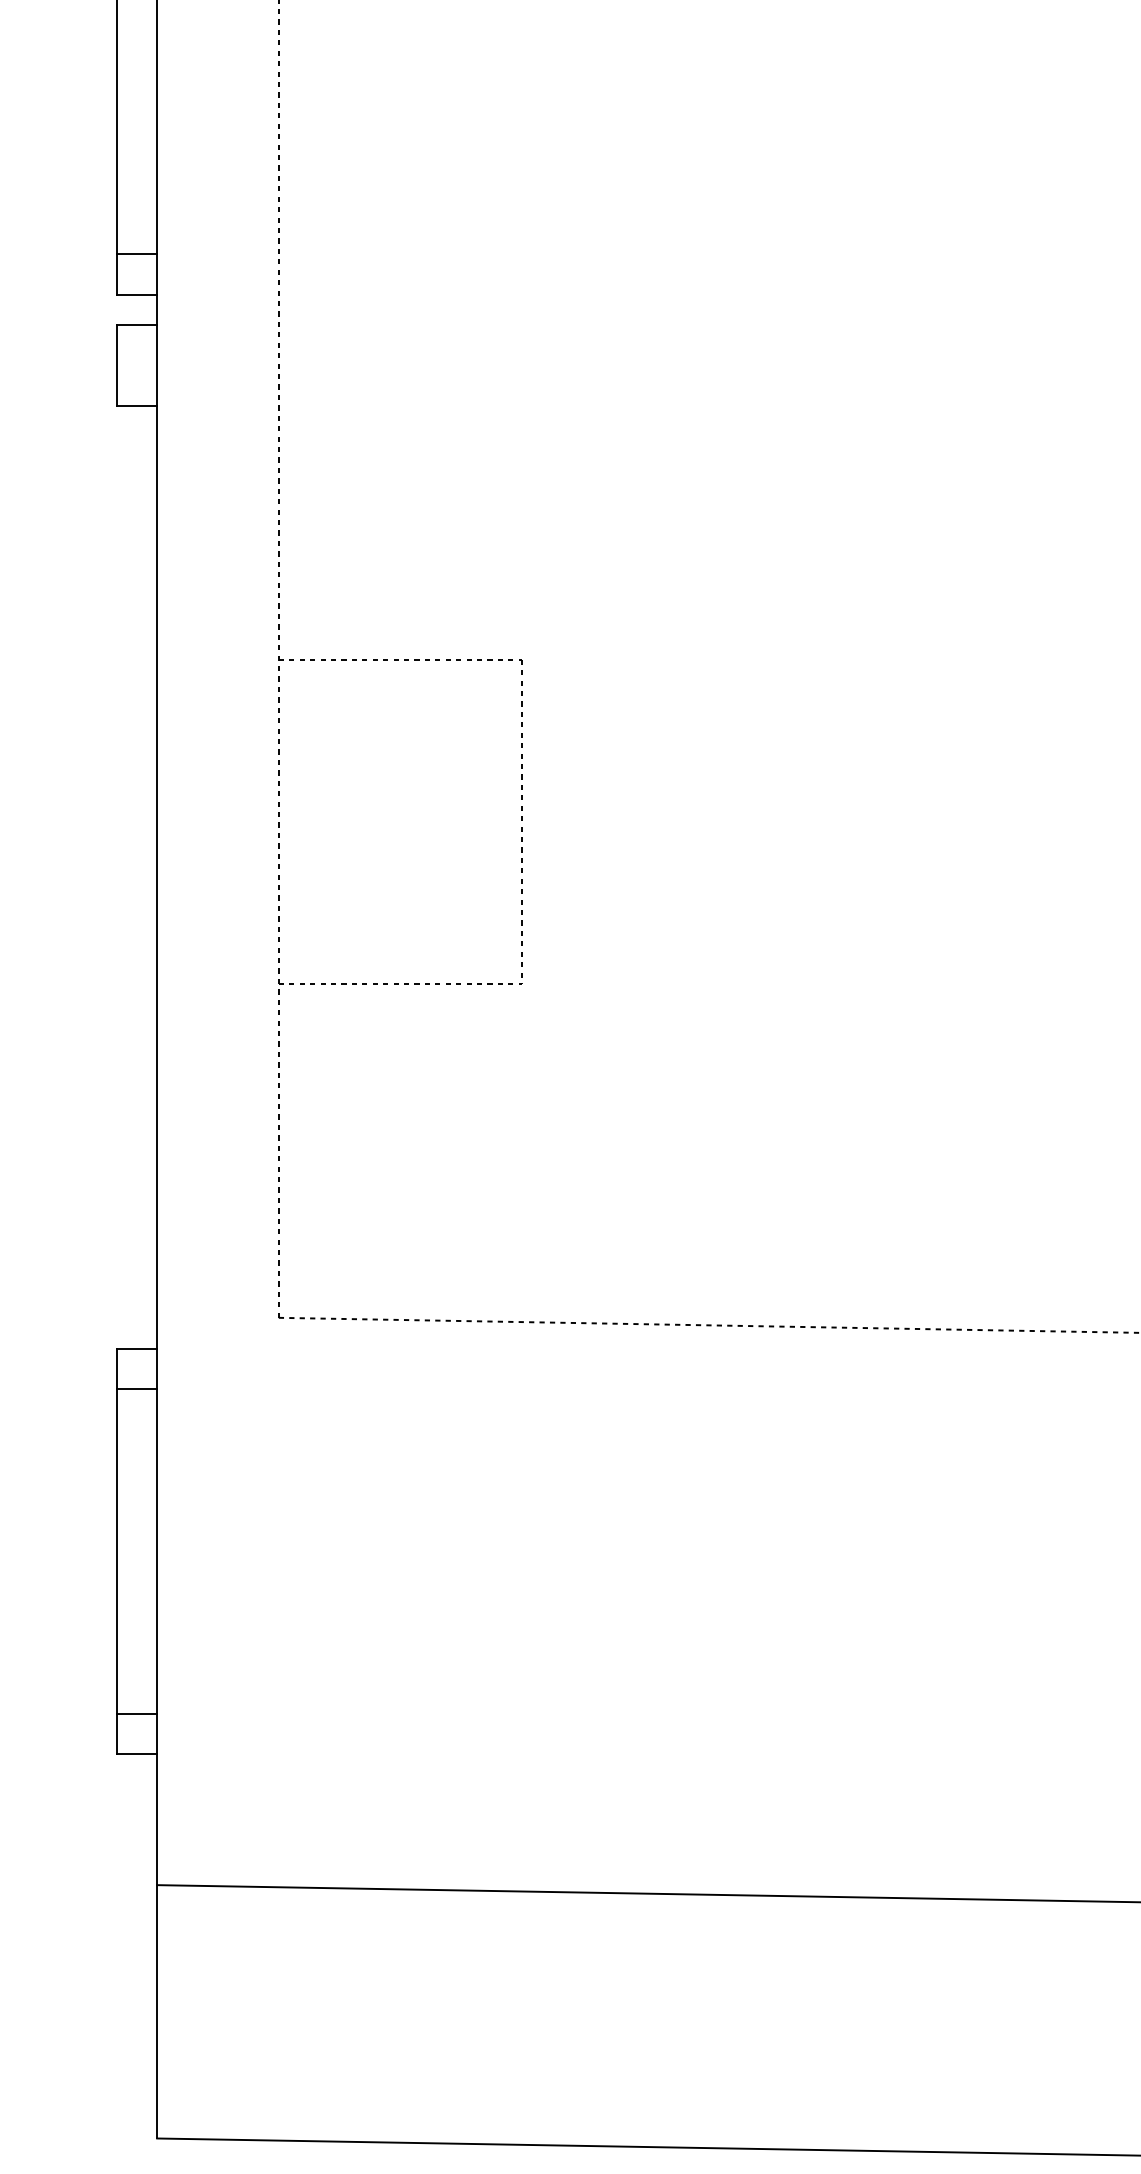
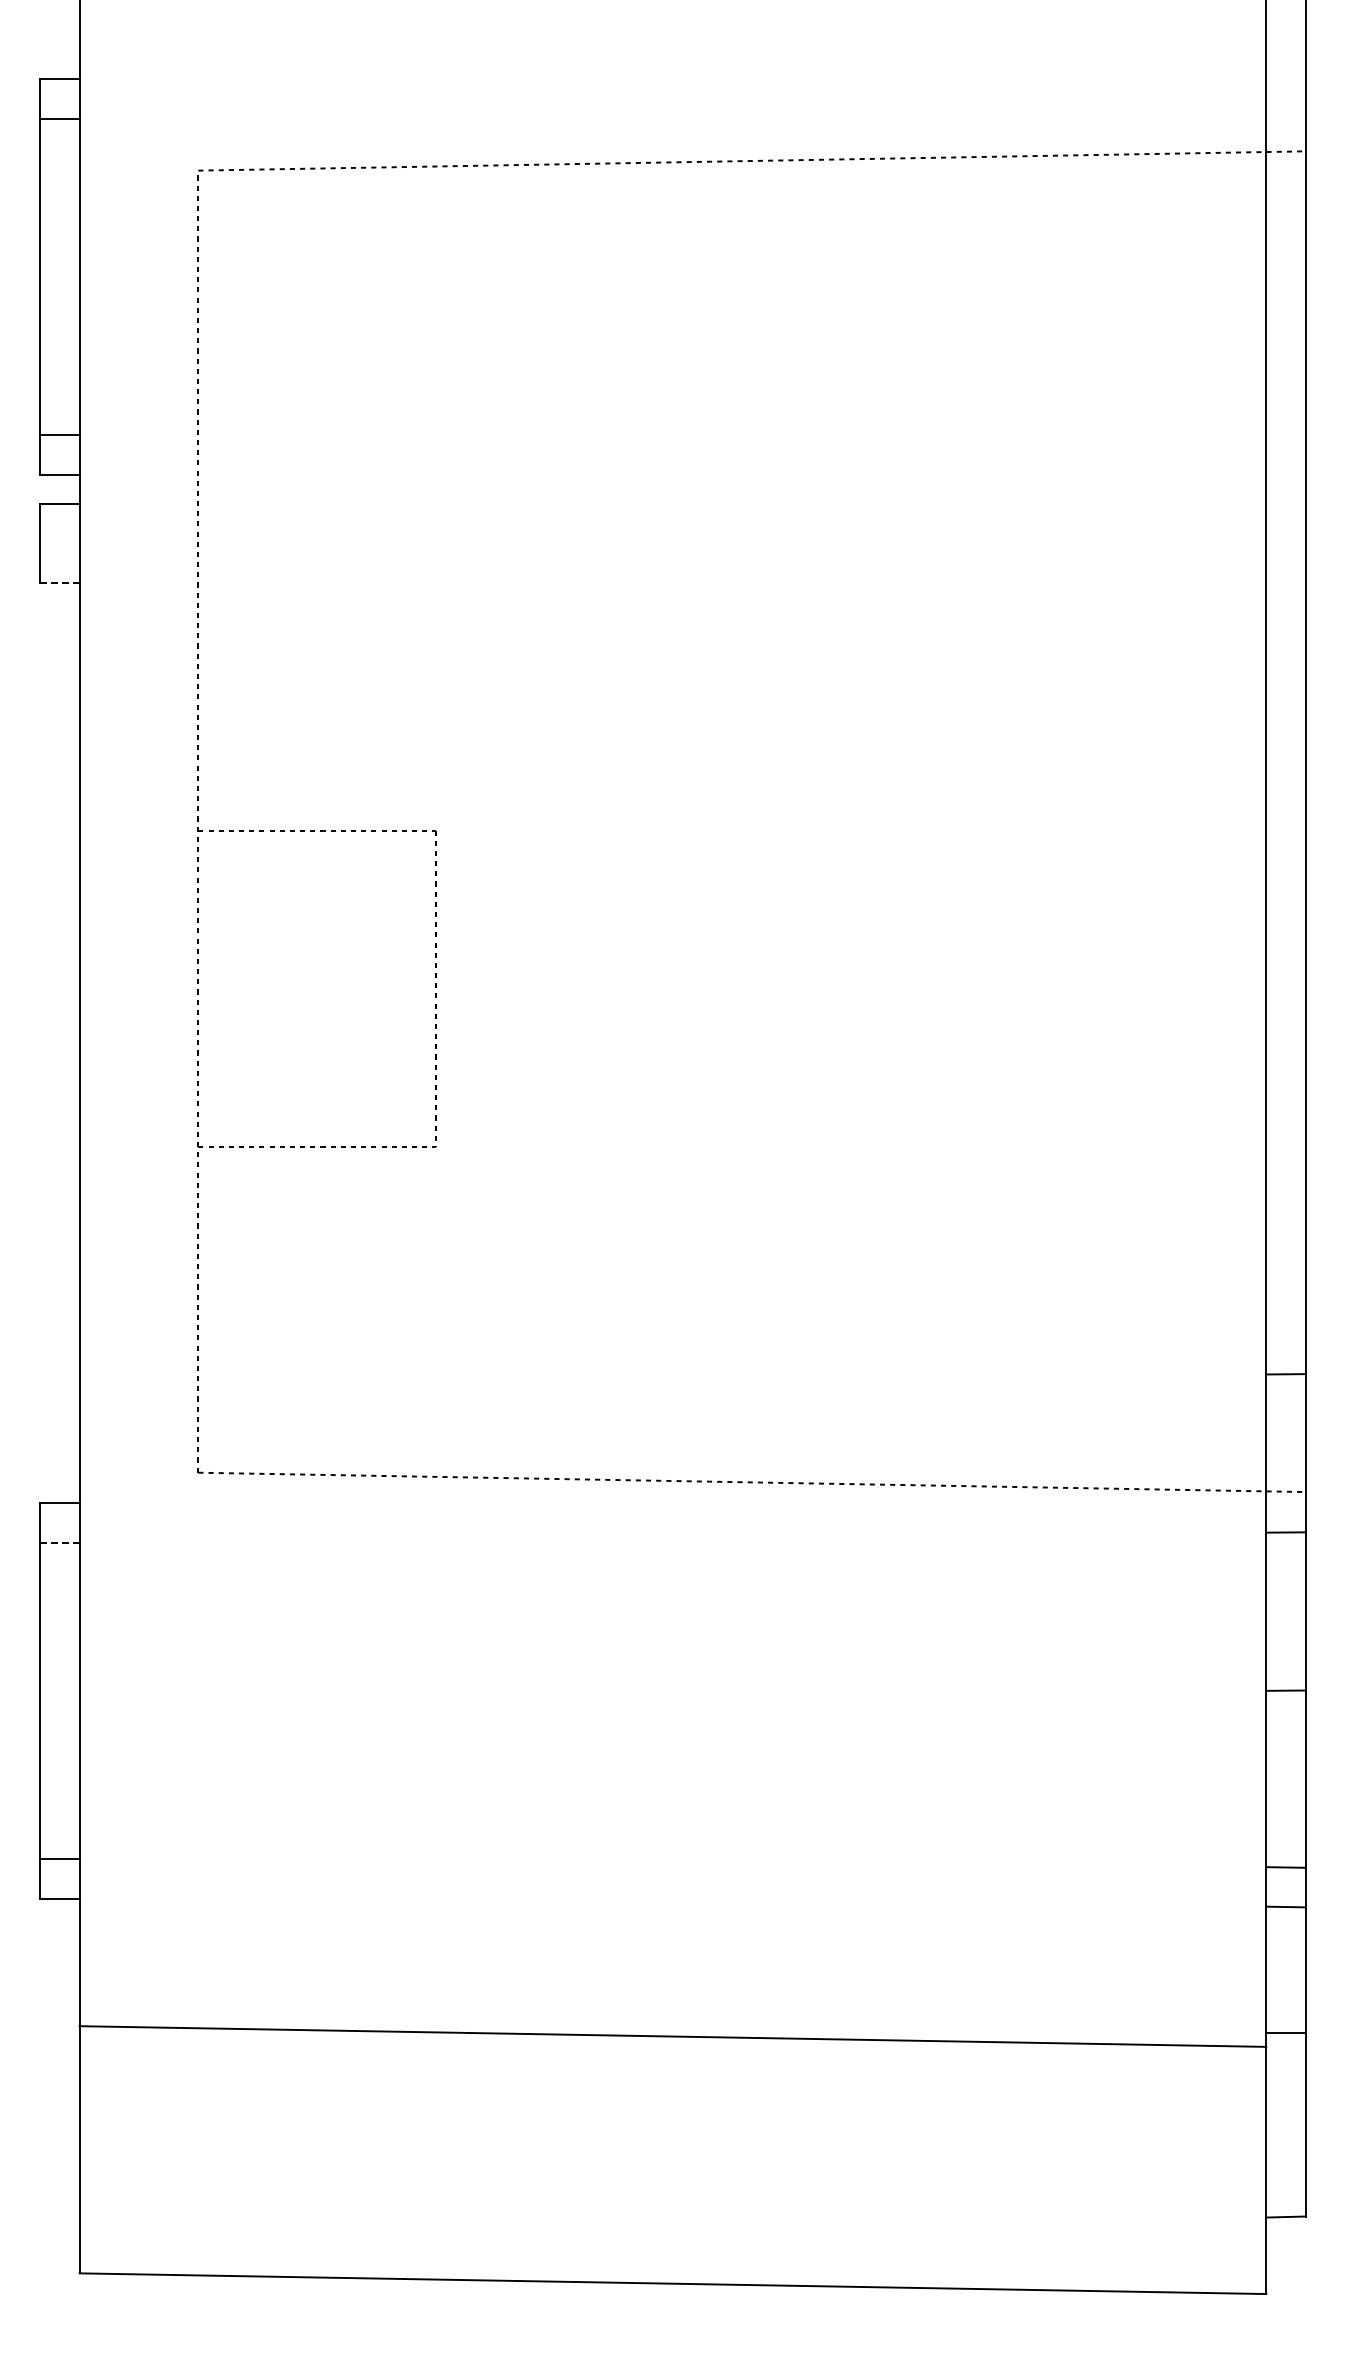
line: (136, 406) -> (59, 583), solid -> dashed
line: (136, 1389) -> (59, 1542), solid -> dashed

